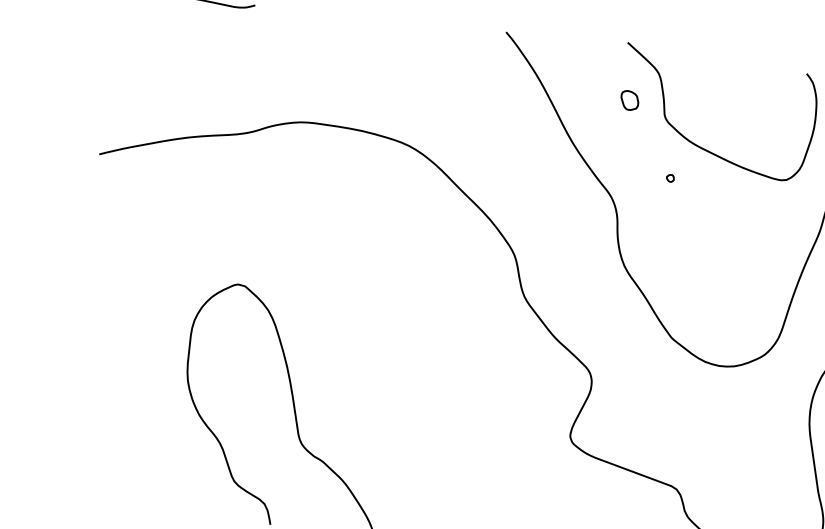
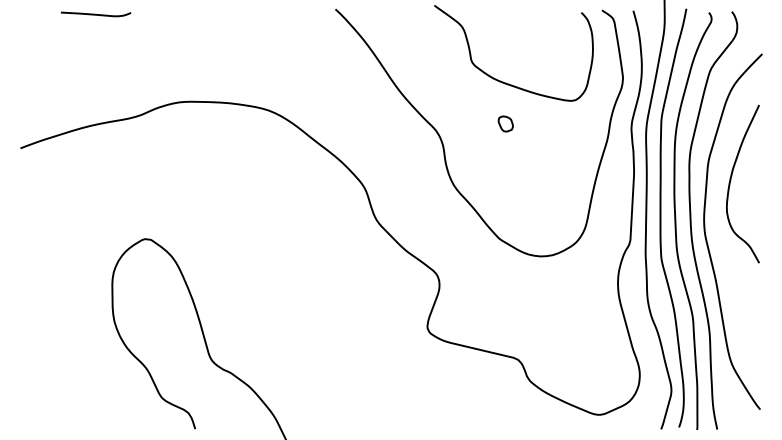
part: (629, 99) -> (505, 123), moved
part: (669, 178) -> (481, 110), removed

